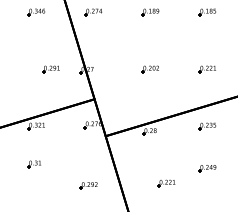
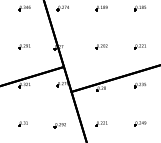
part: (50, 69) -> (24, 46), moved
part: (33, 163) -> (22, 123), moved
part: (207, 168) -> (140, 123), moved
part: (166, 182) -> (101, 123), moved

